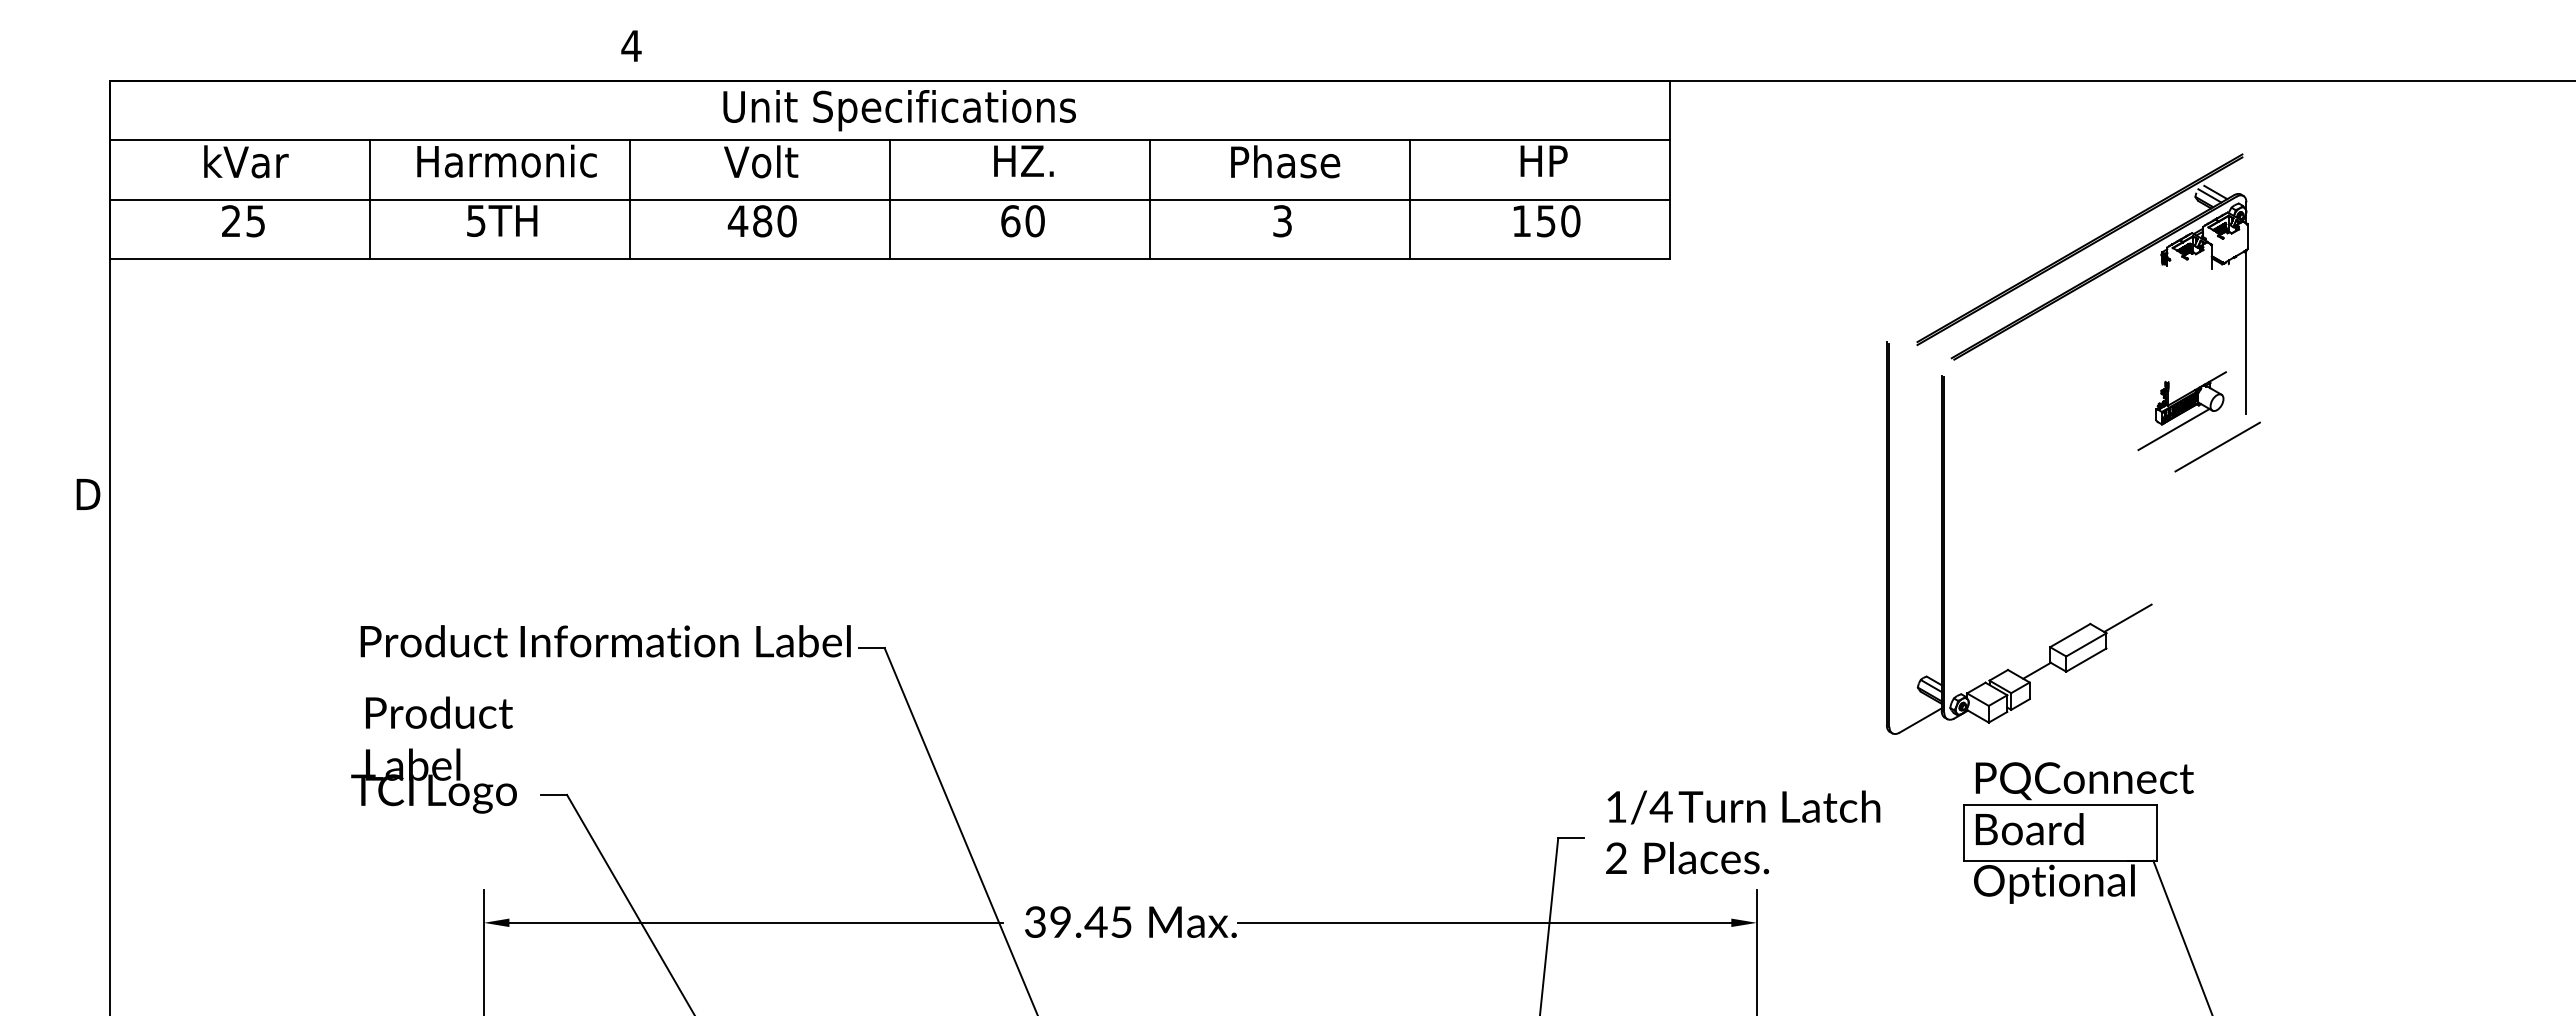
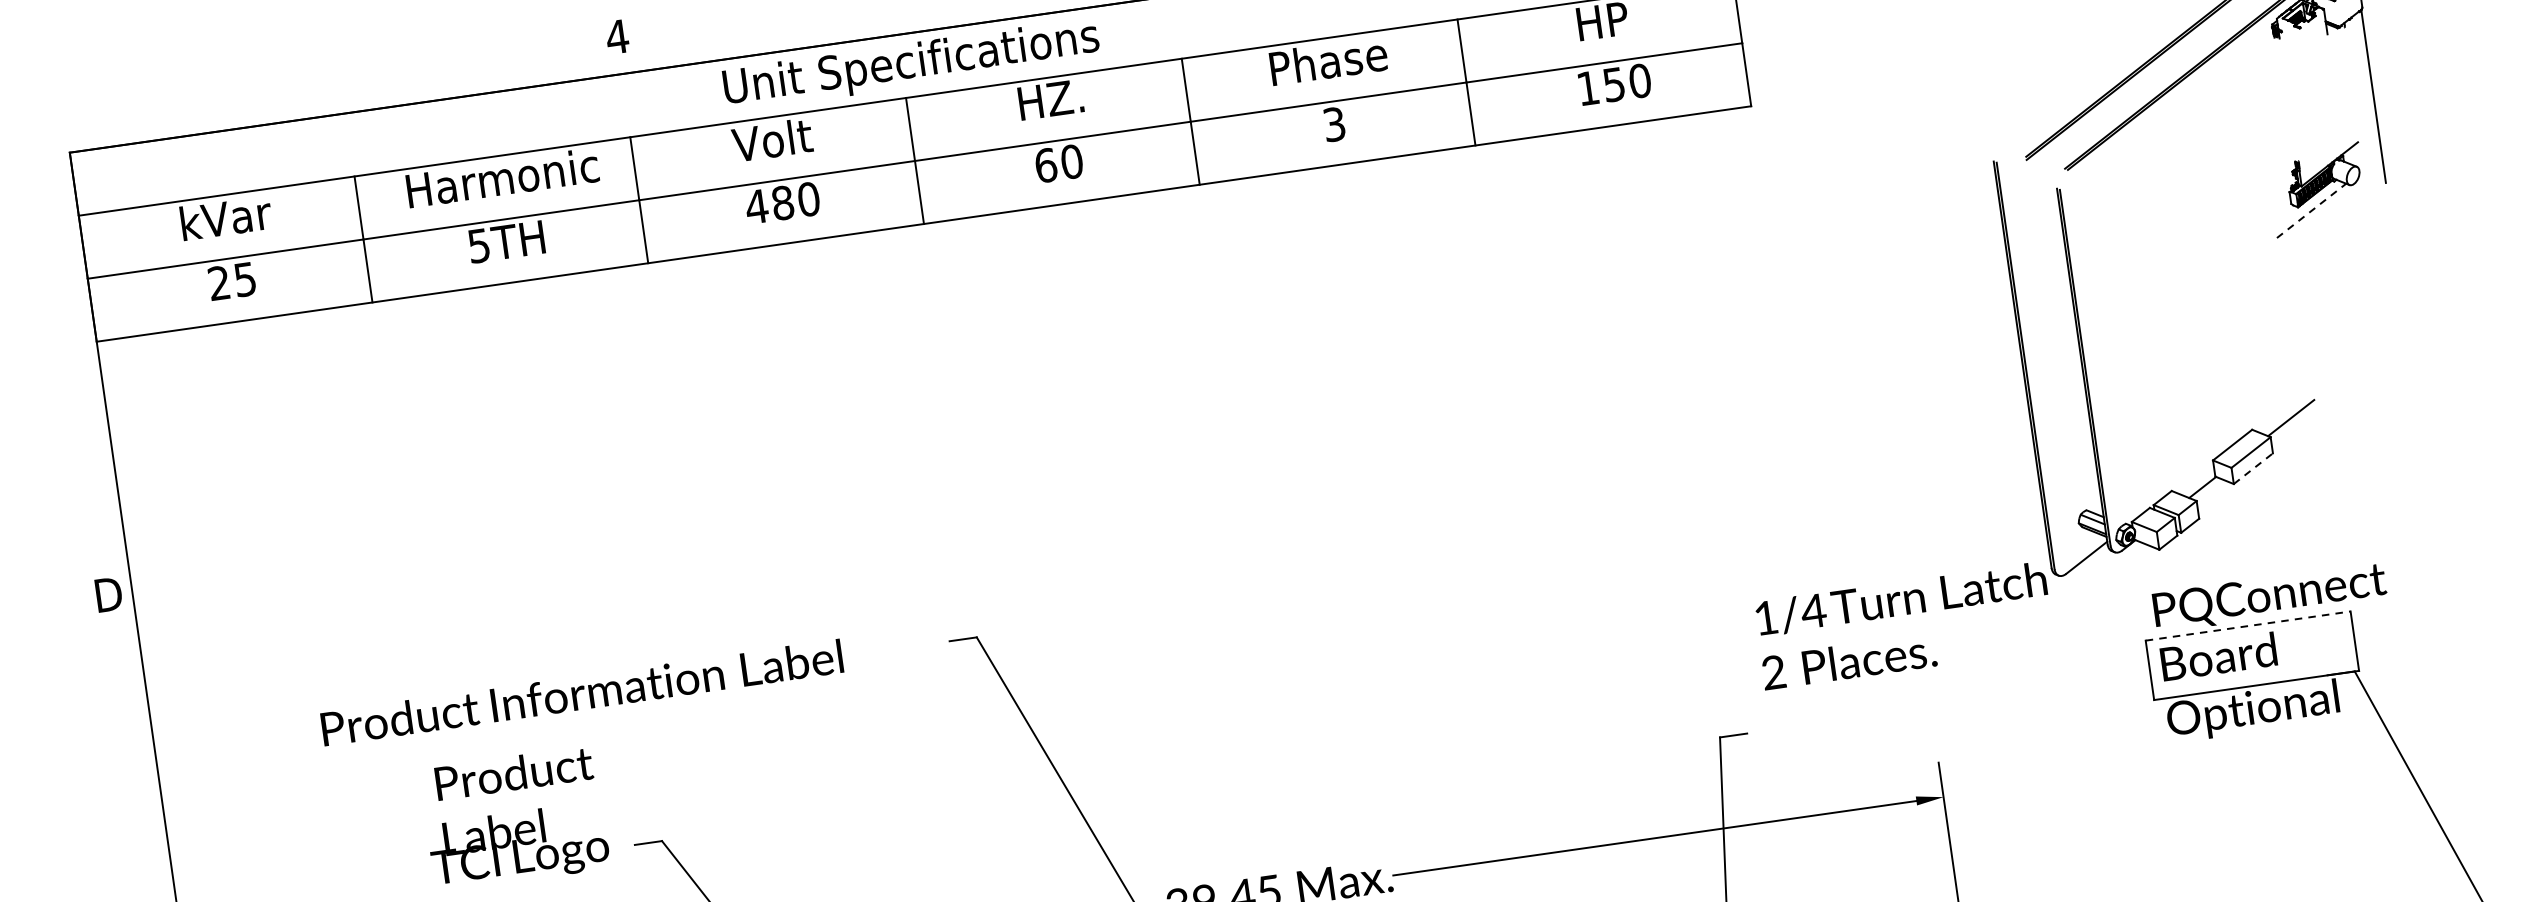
line: (2174, 429) -> (2312, 210), solid -> dashed
line: (2217, 446) -> (2360, 222), removed
text: (605, 641) -> (581, 692), moved
line: (2086, 659) -> (2253, 468), solid -> dashed
line: (2060, 804) -> (2247, 625), solid -> dashed
text: (1743, 832) -> (1904, 625), moved

